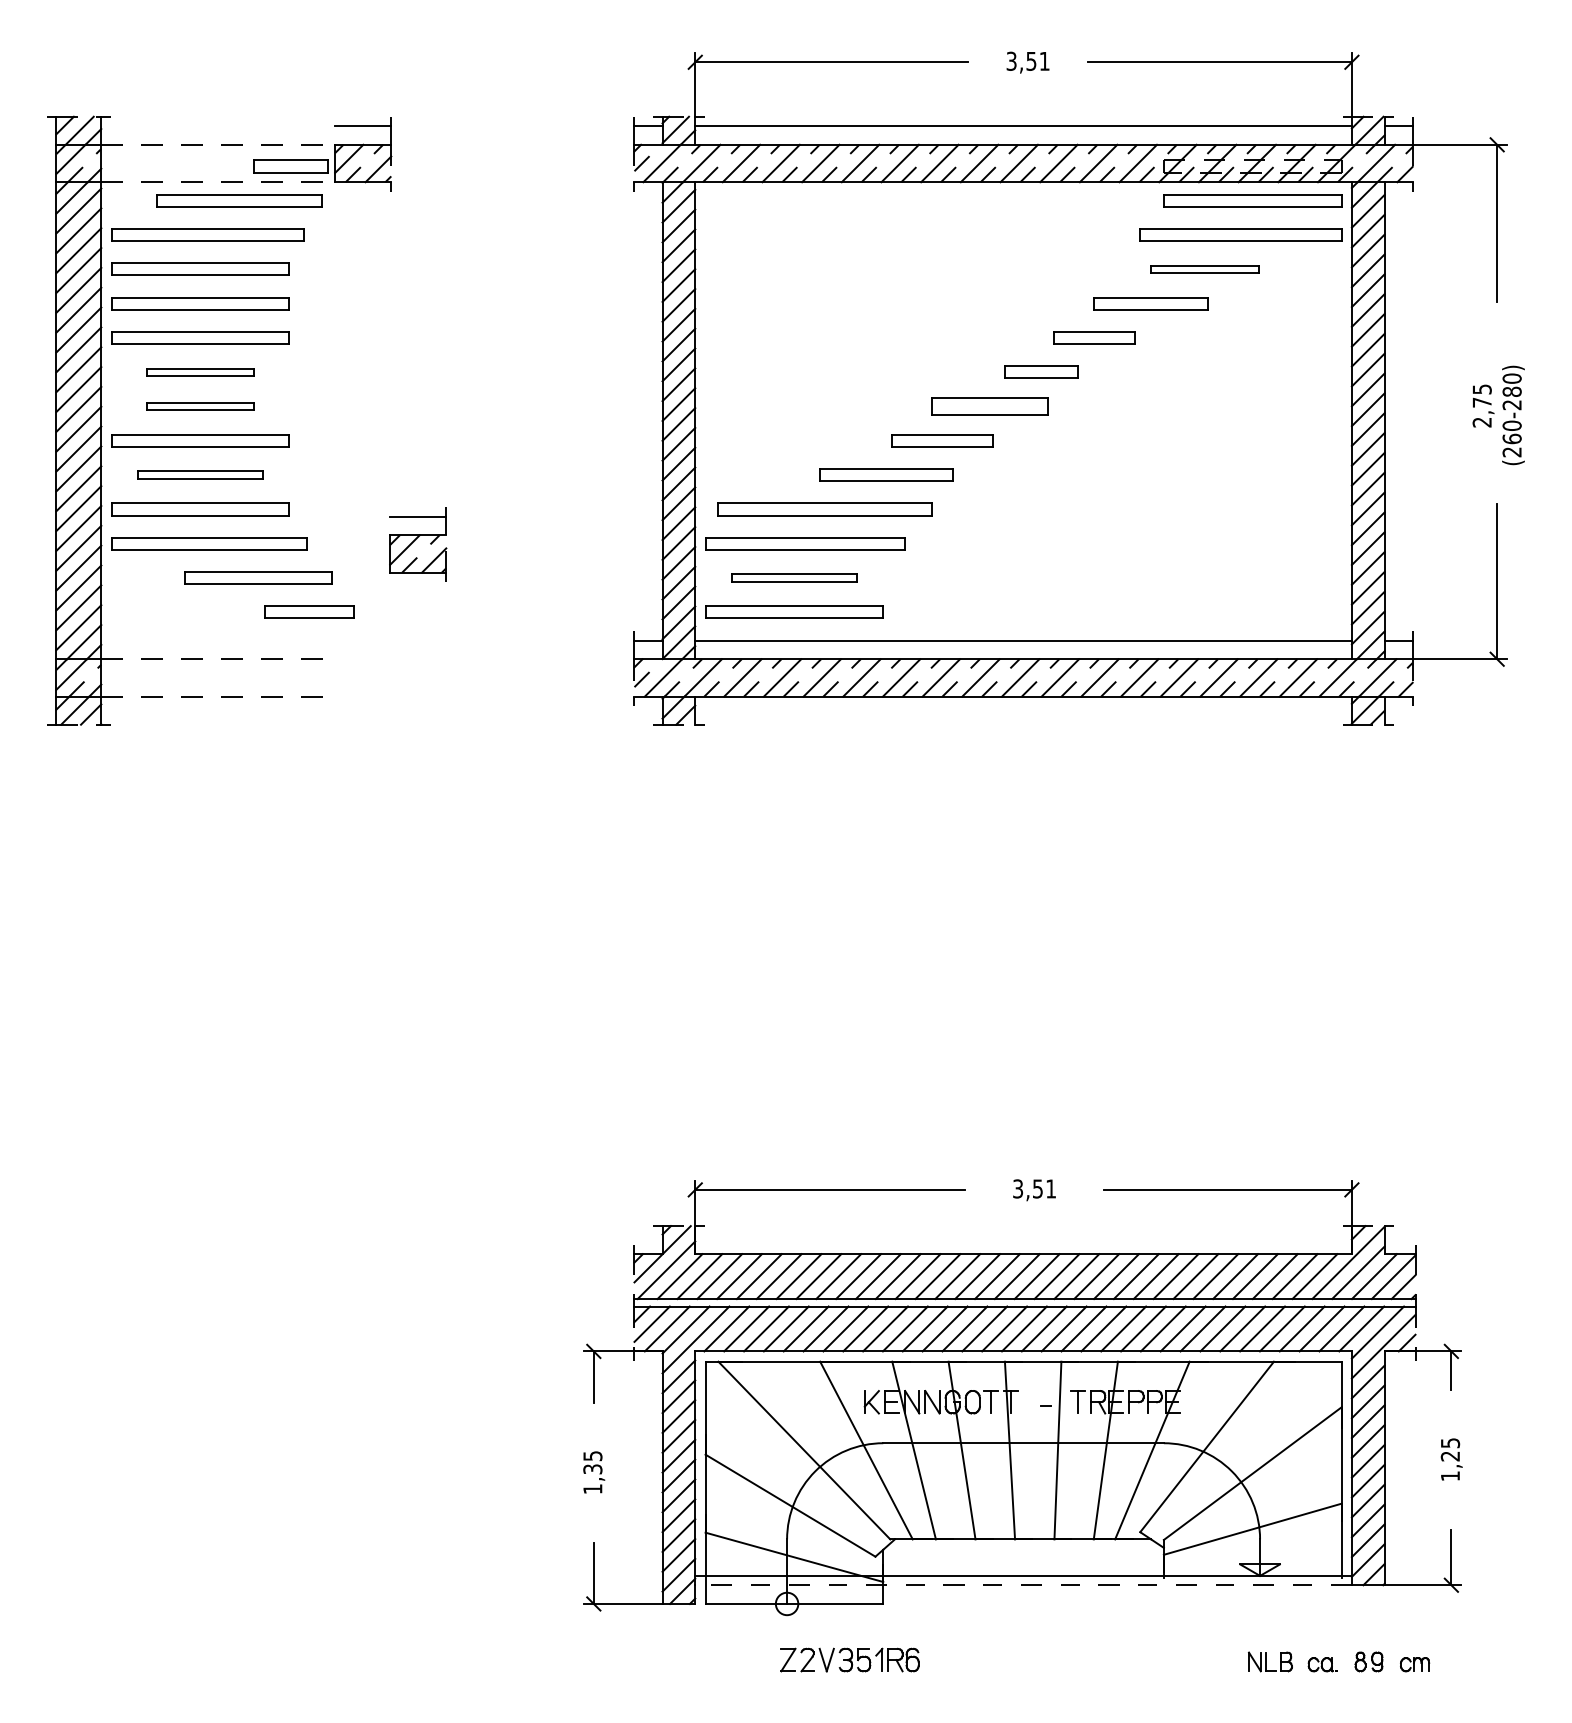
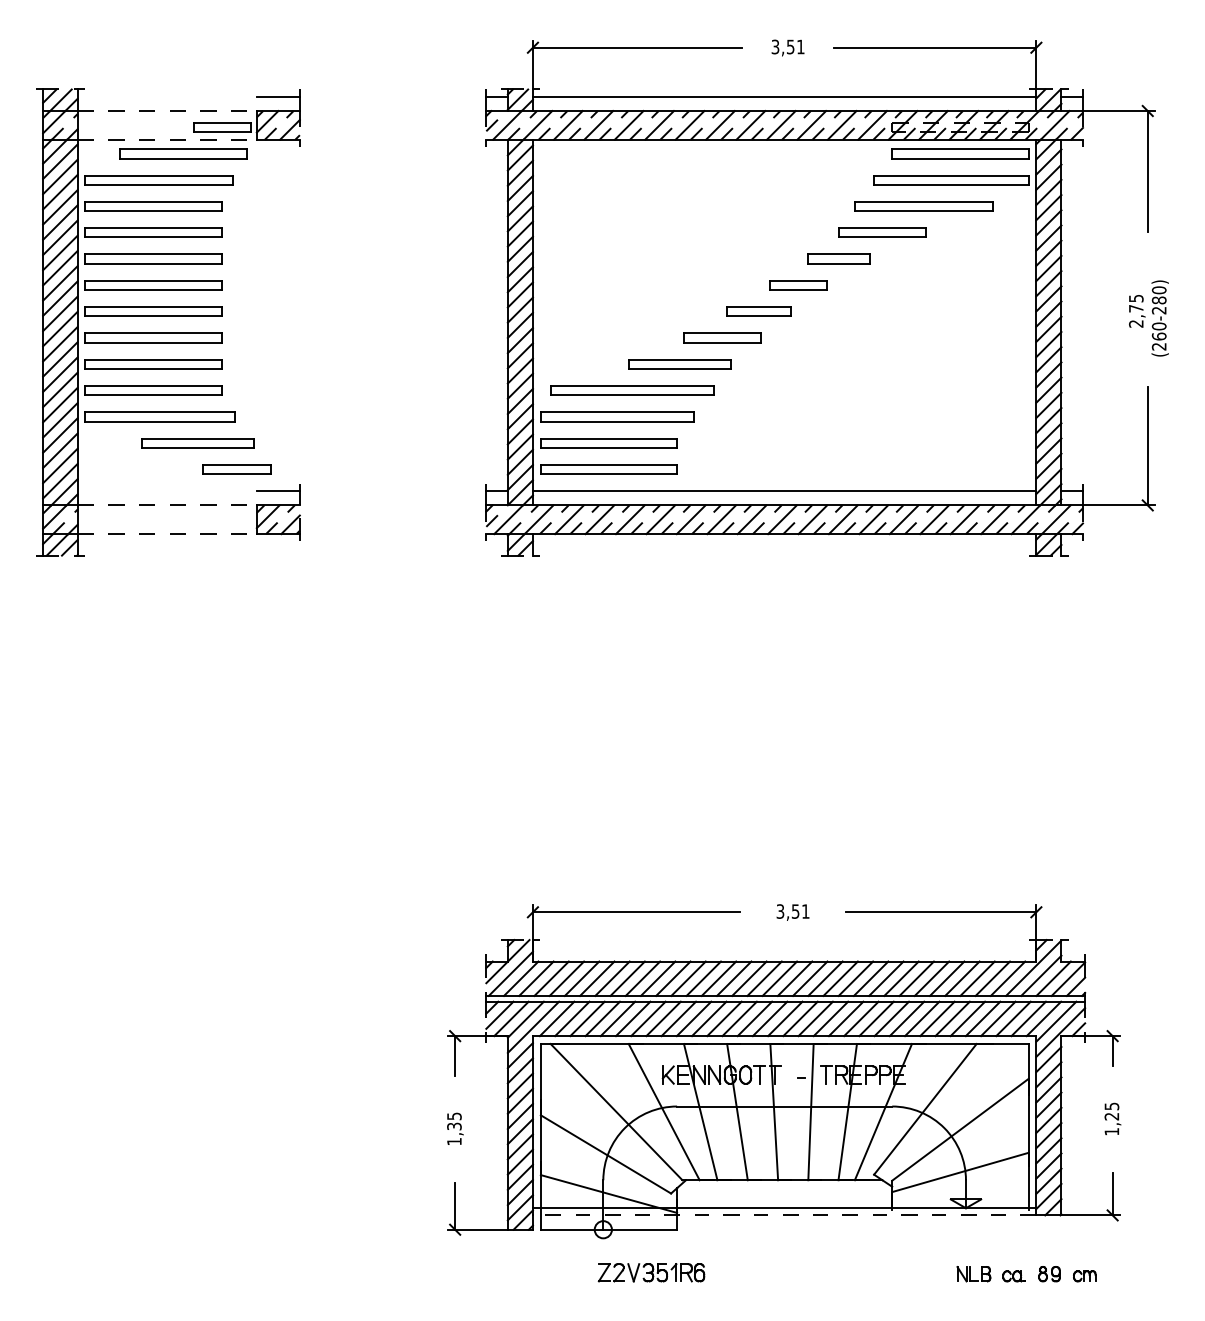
part: (1204, 268) -> (923, 205), size x1.67
part: (200, 371) -> (153, 284), size x1.67
part: (200, 406) -> (153, 311), size x1.67
part: (990, 406) -> (759, 311), size x0.71
part: (200, 474) -> (153, 363), size x1.43
part: (418, 544) -> (278, 512), moved
part: (794, 577) -> (609, 442), size x1.43

